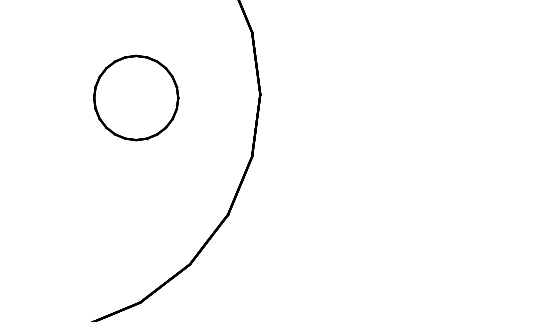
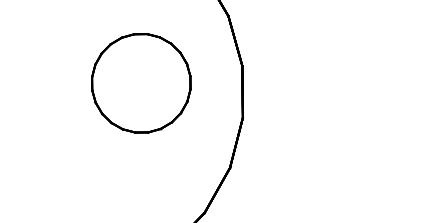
part: (136, 97) -> (141, 82), size x1.43

